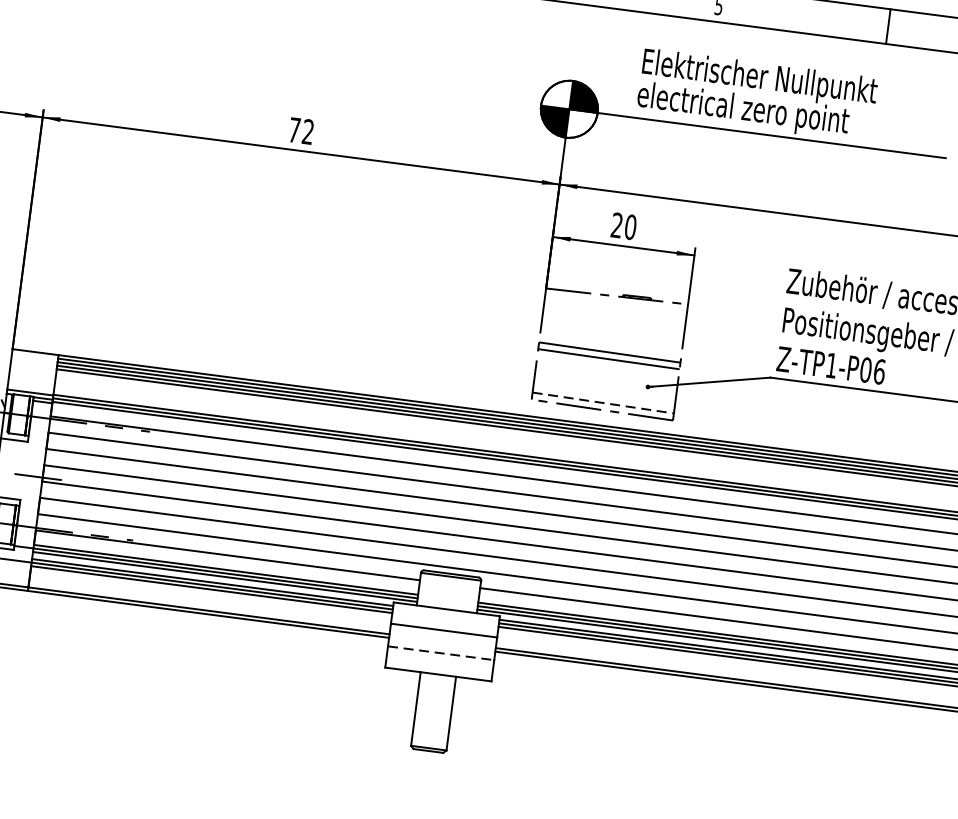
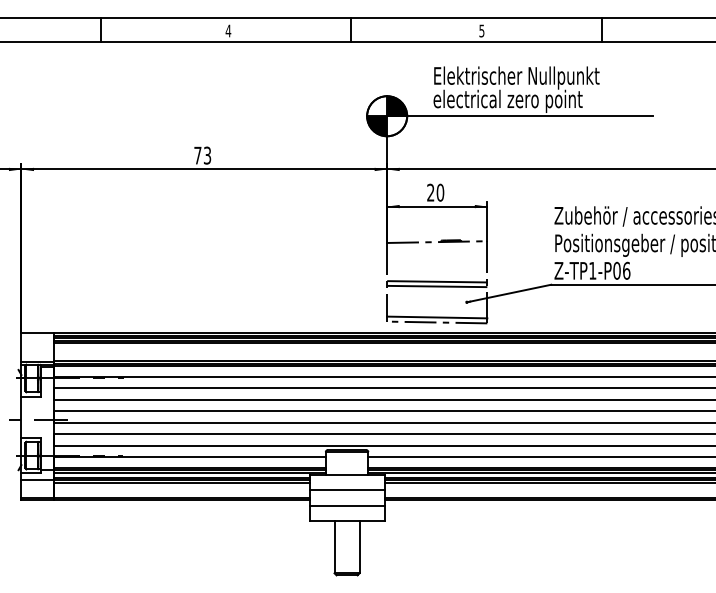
text: (308, 131) -> (207, 155), 72 -> 73
line: (603, 403) -> (437, 317), dashed -> solid
line: (441, 653) -> (347, 506), dashed -> solid

